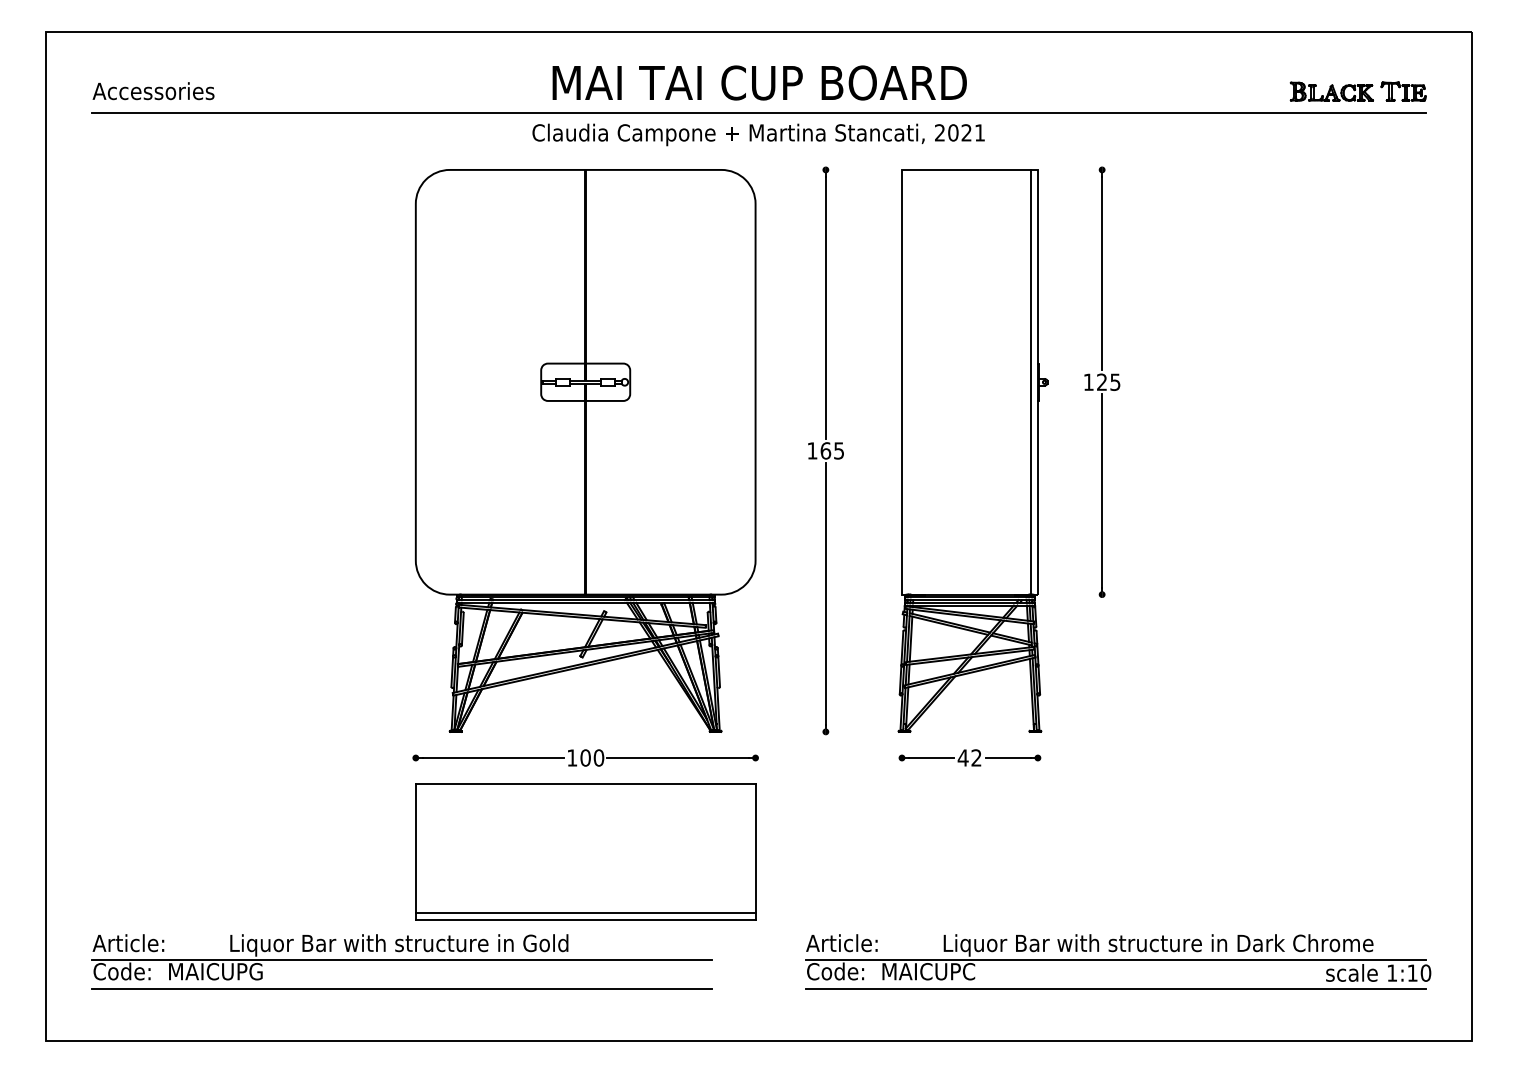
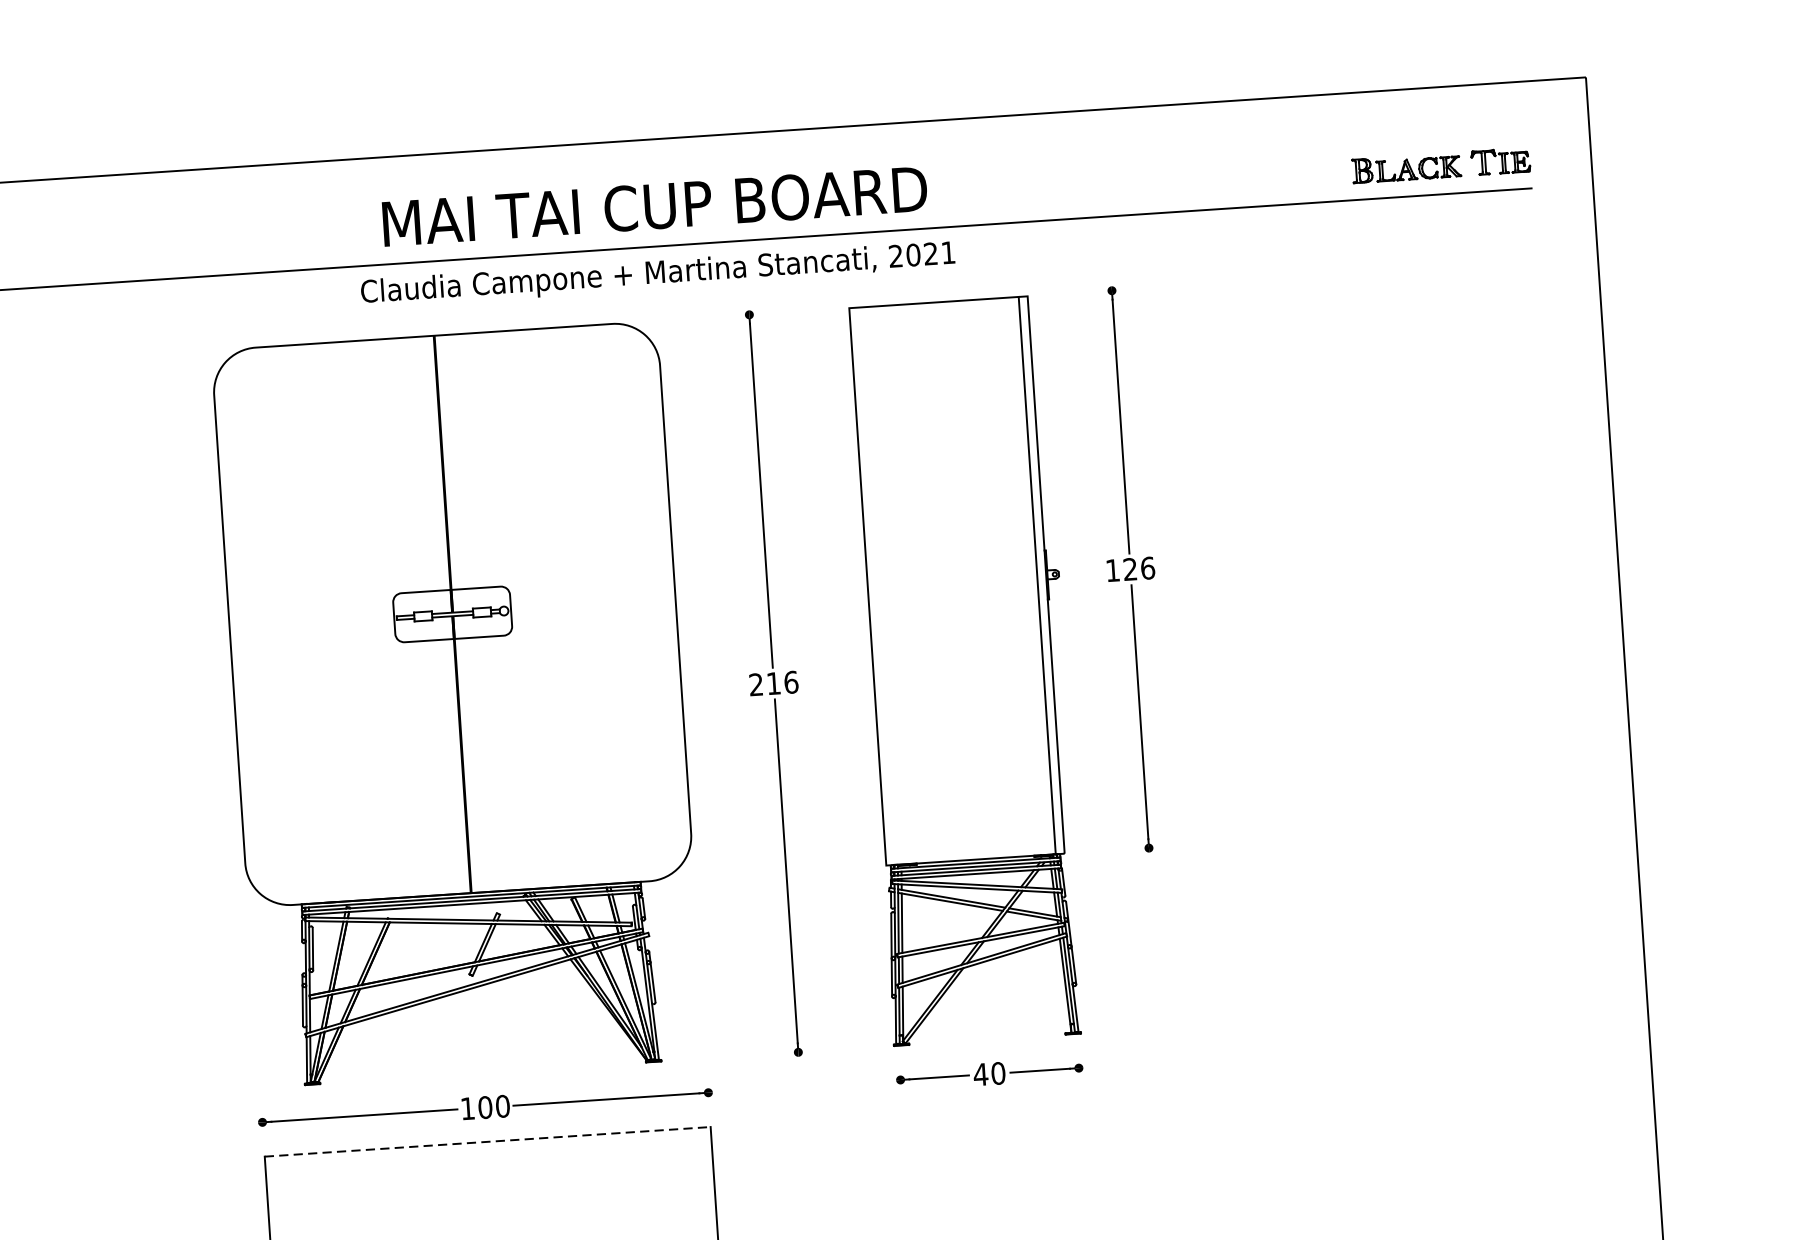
text: (1115, 381) -> (1147, 567), 125 -> 126
text: (825, 450) -> (773, 683), 165 -> 216
text: (976, 757) -> (998, 1072), 42 -> 40
line: (585, 784) -> (487, 1142), solid -> dashed

